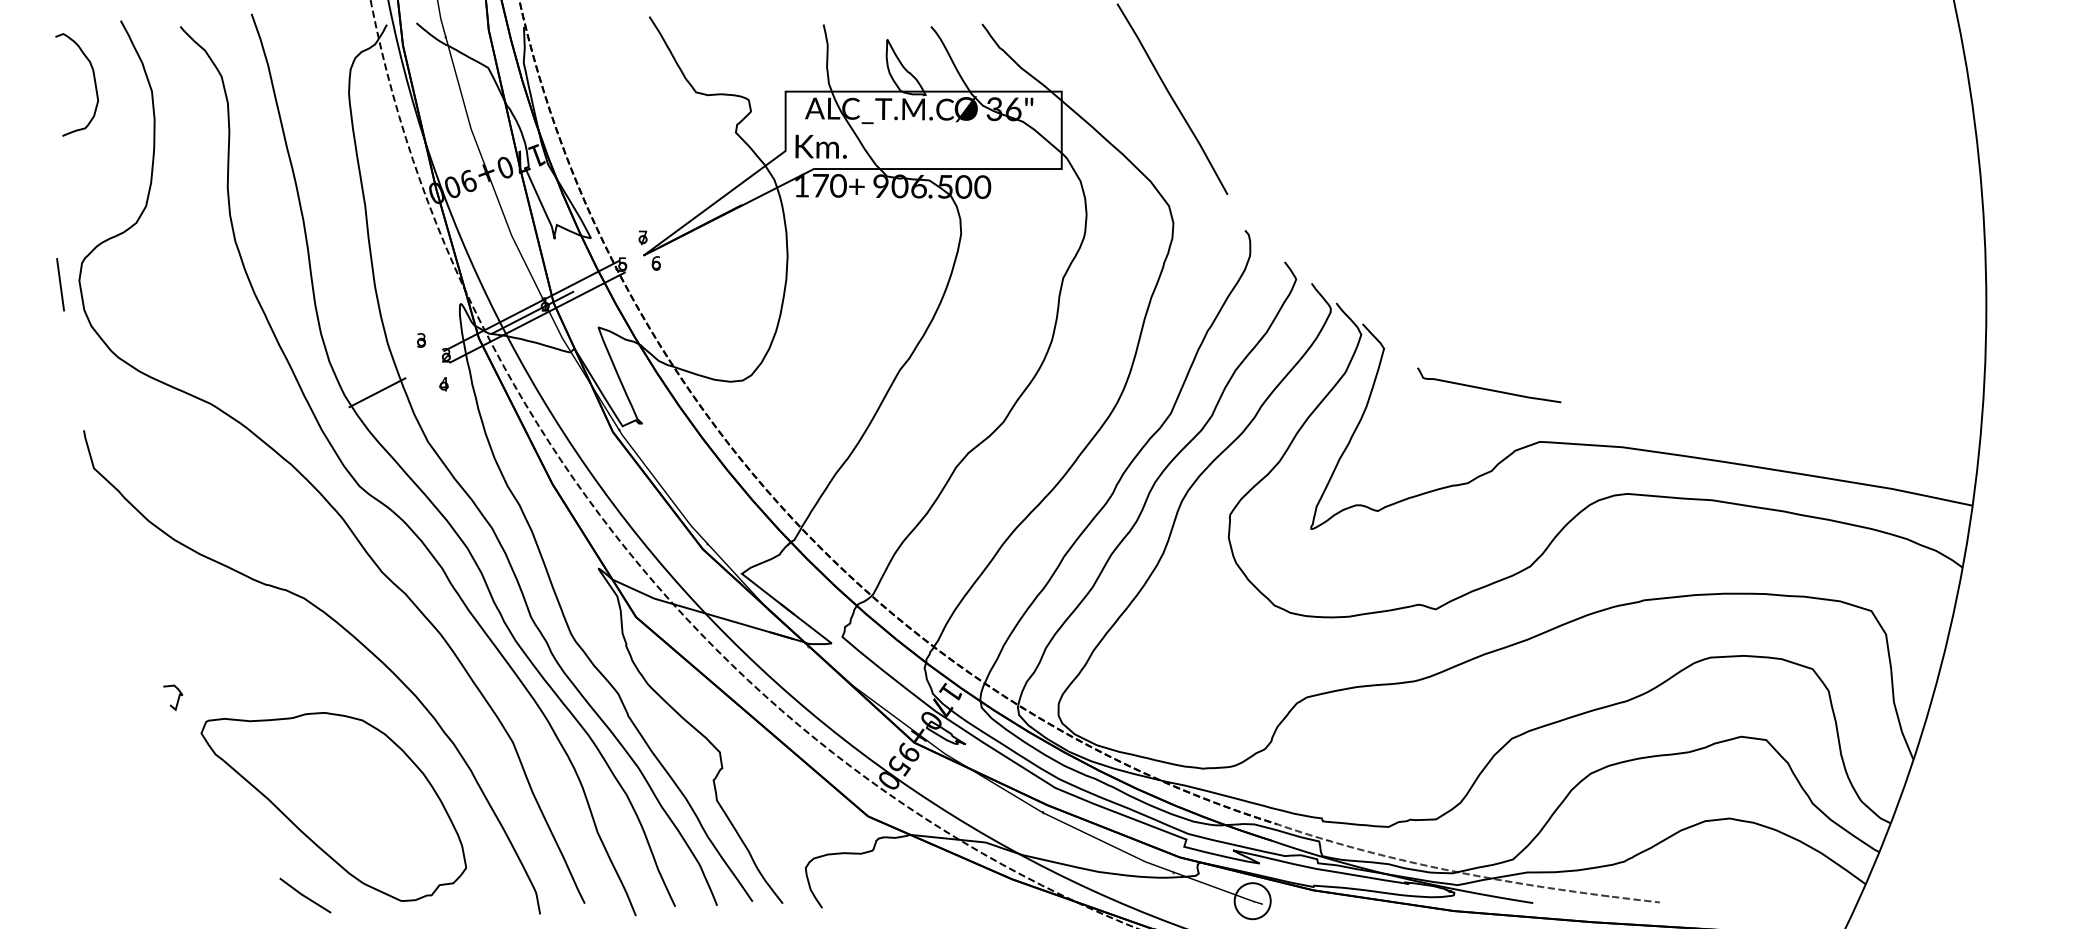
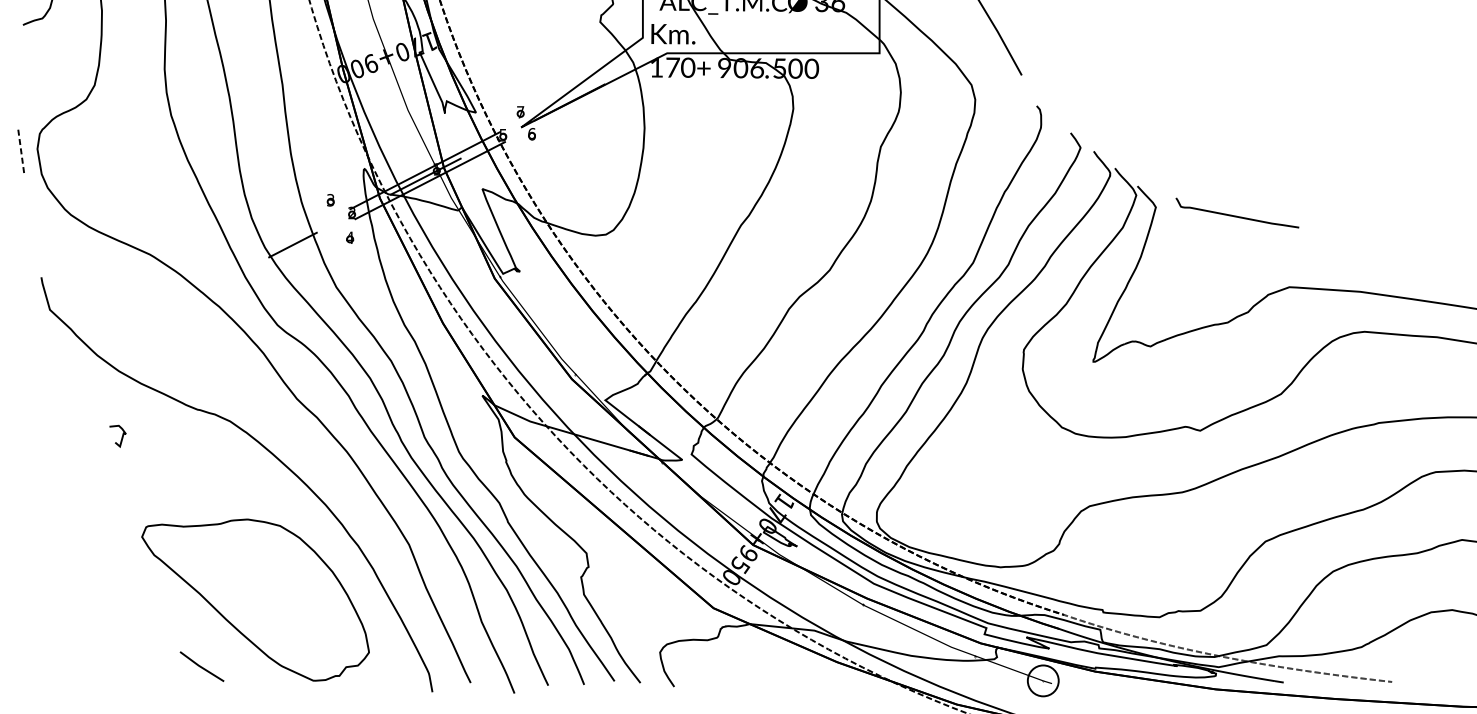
line: (60, 286) -> (21, 154), solid -> dashed
curve: (1488, 388) -> (1236, 215), moved
curve: (177, 698) -> (121, 436), moved
line: (305, 895) -> (202, 666), moved

